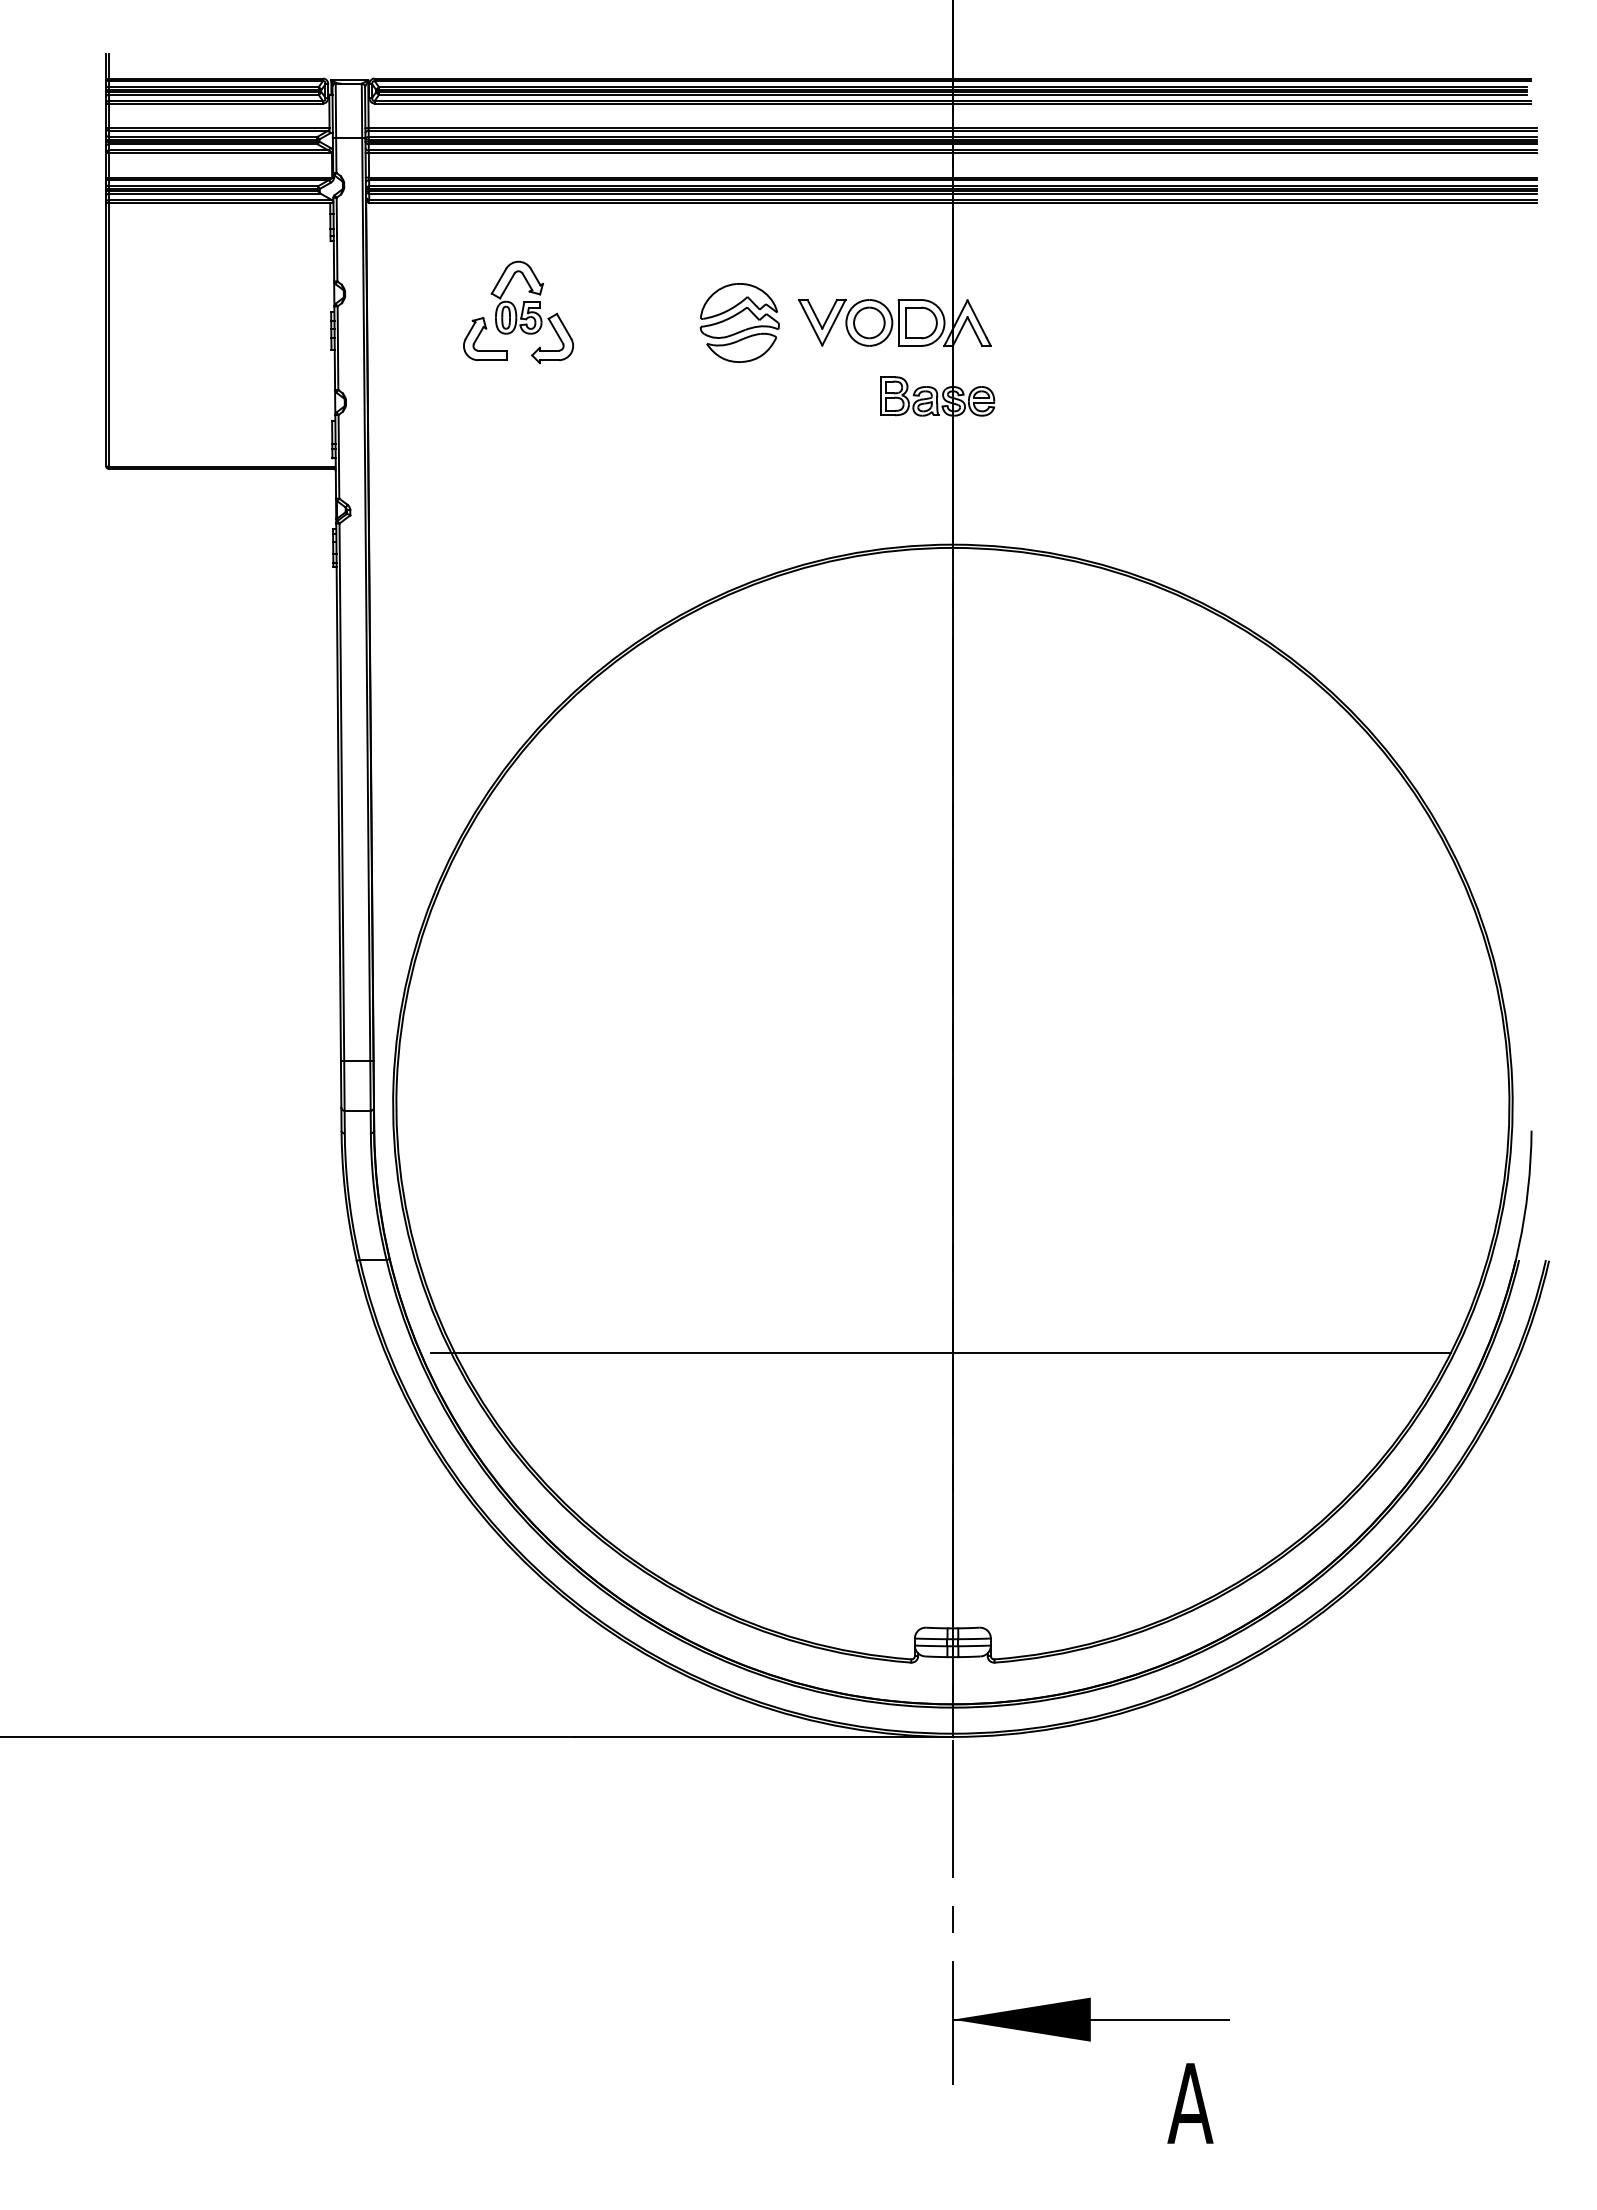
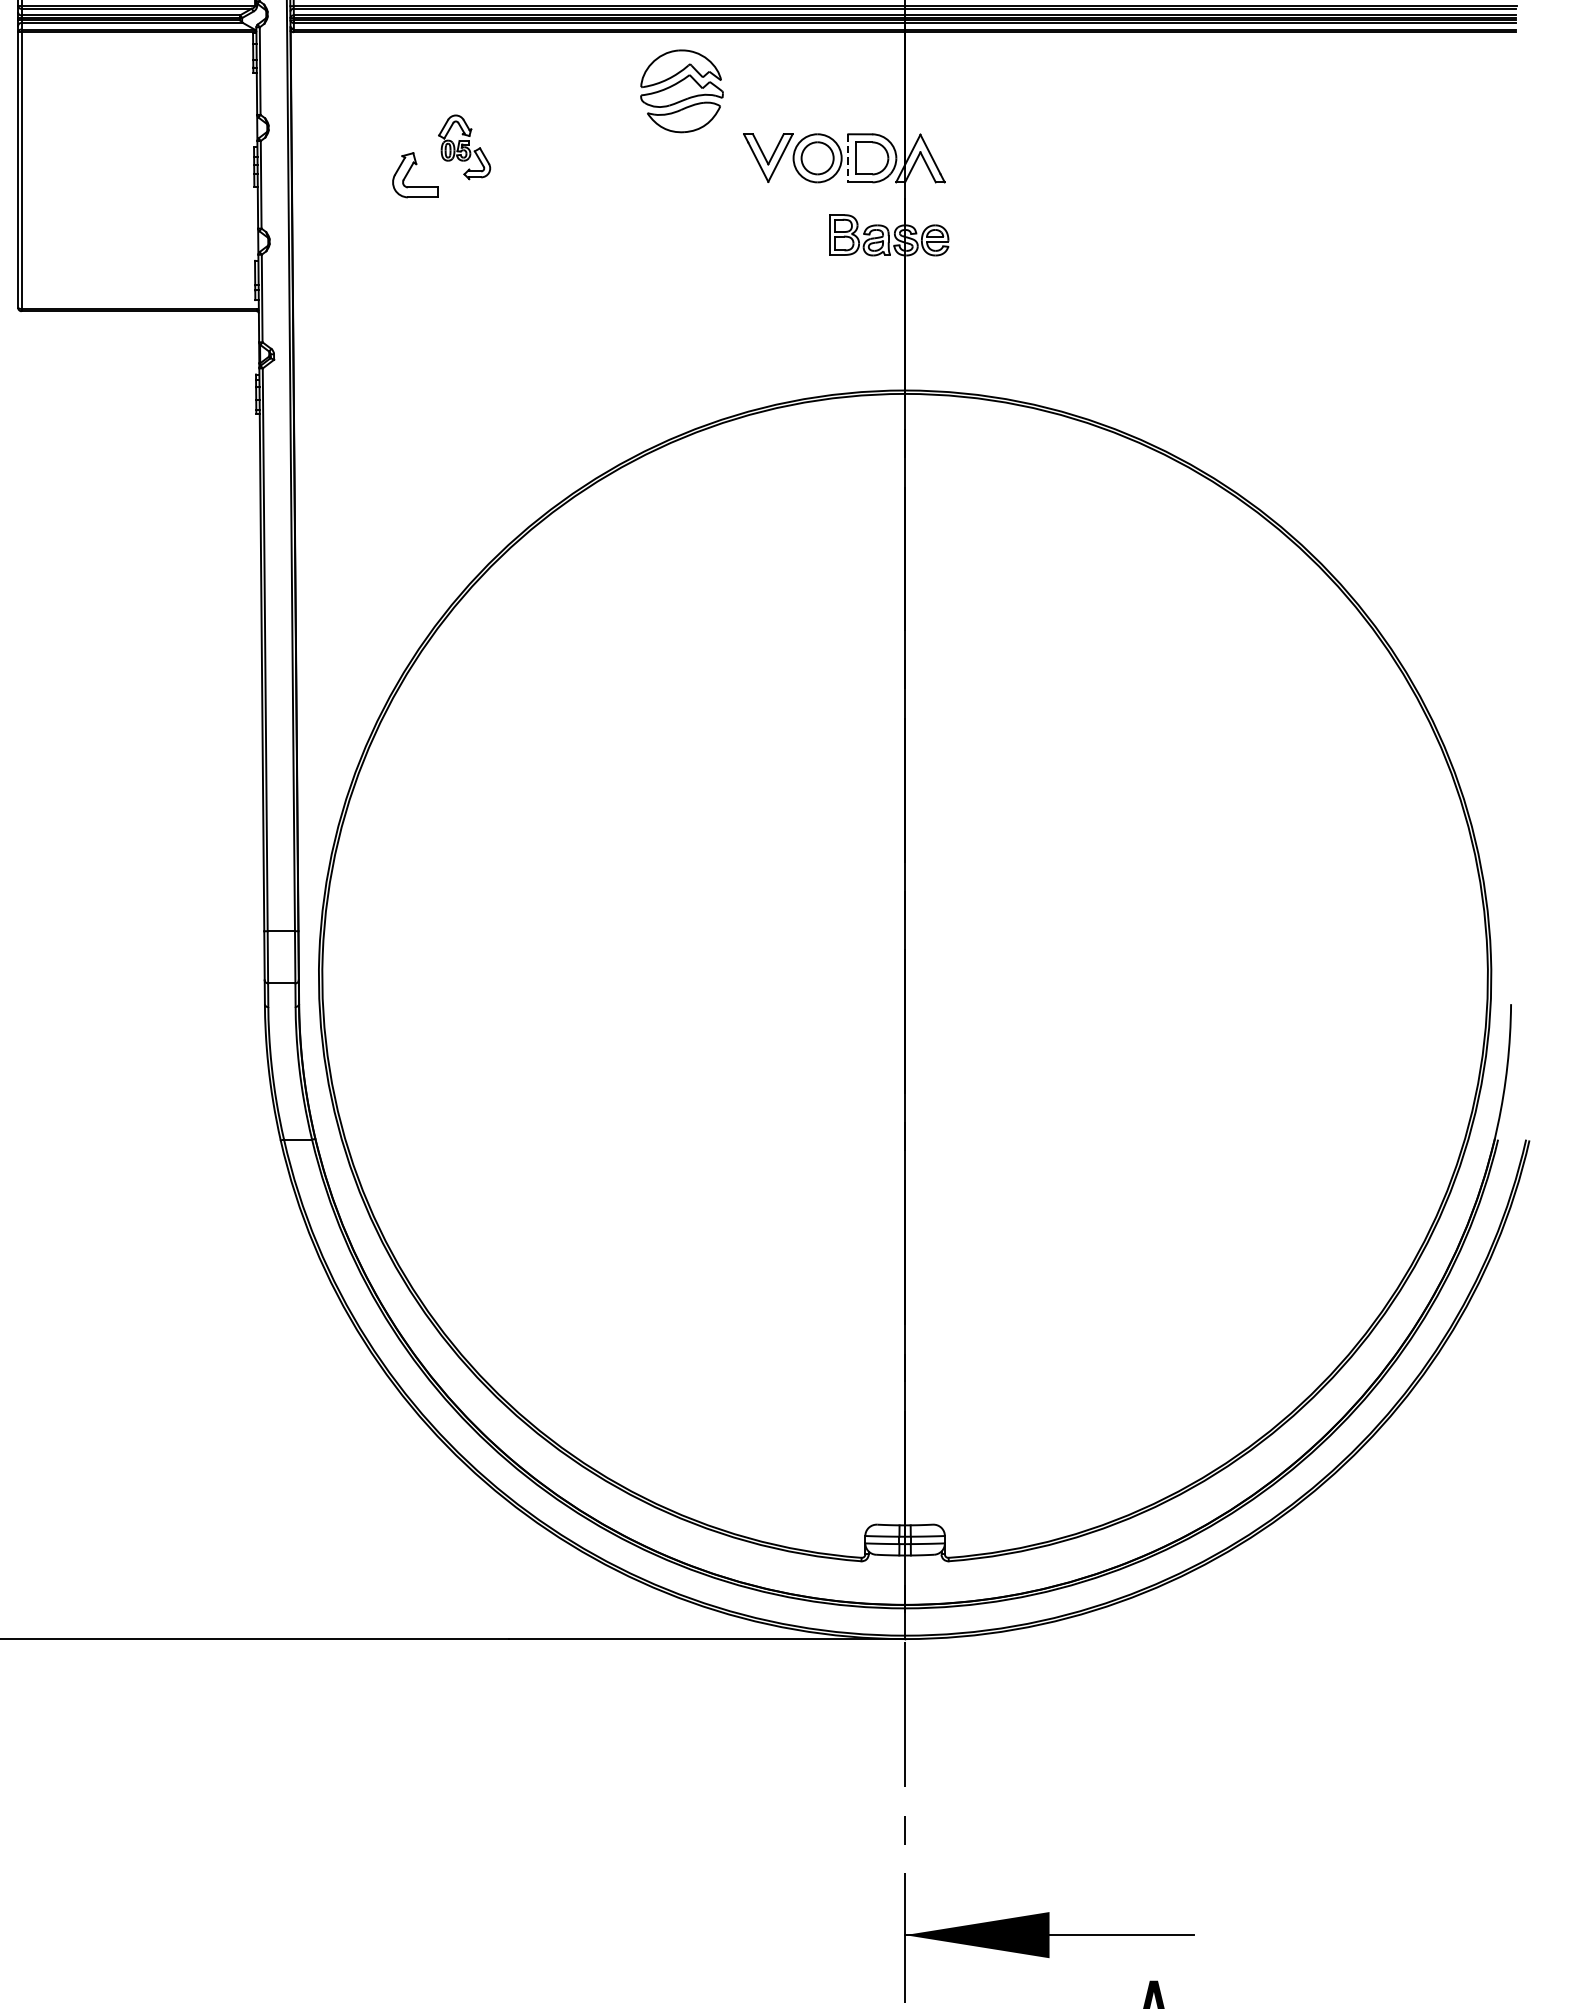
part: (531, 312) -> (463, 147), size x0.6
part: (739, 322) -> (681, 90), moved
line: (898, 322) -> (848, 157), solid -> dashed
line: (940, 1353) -> (892, 1237), removed

